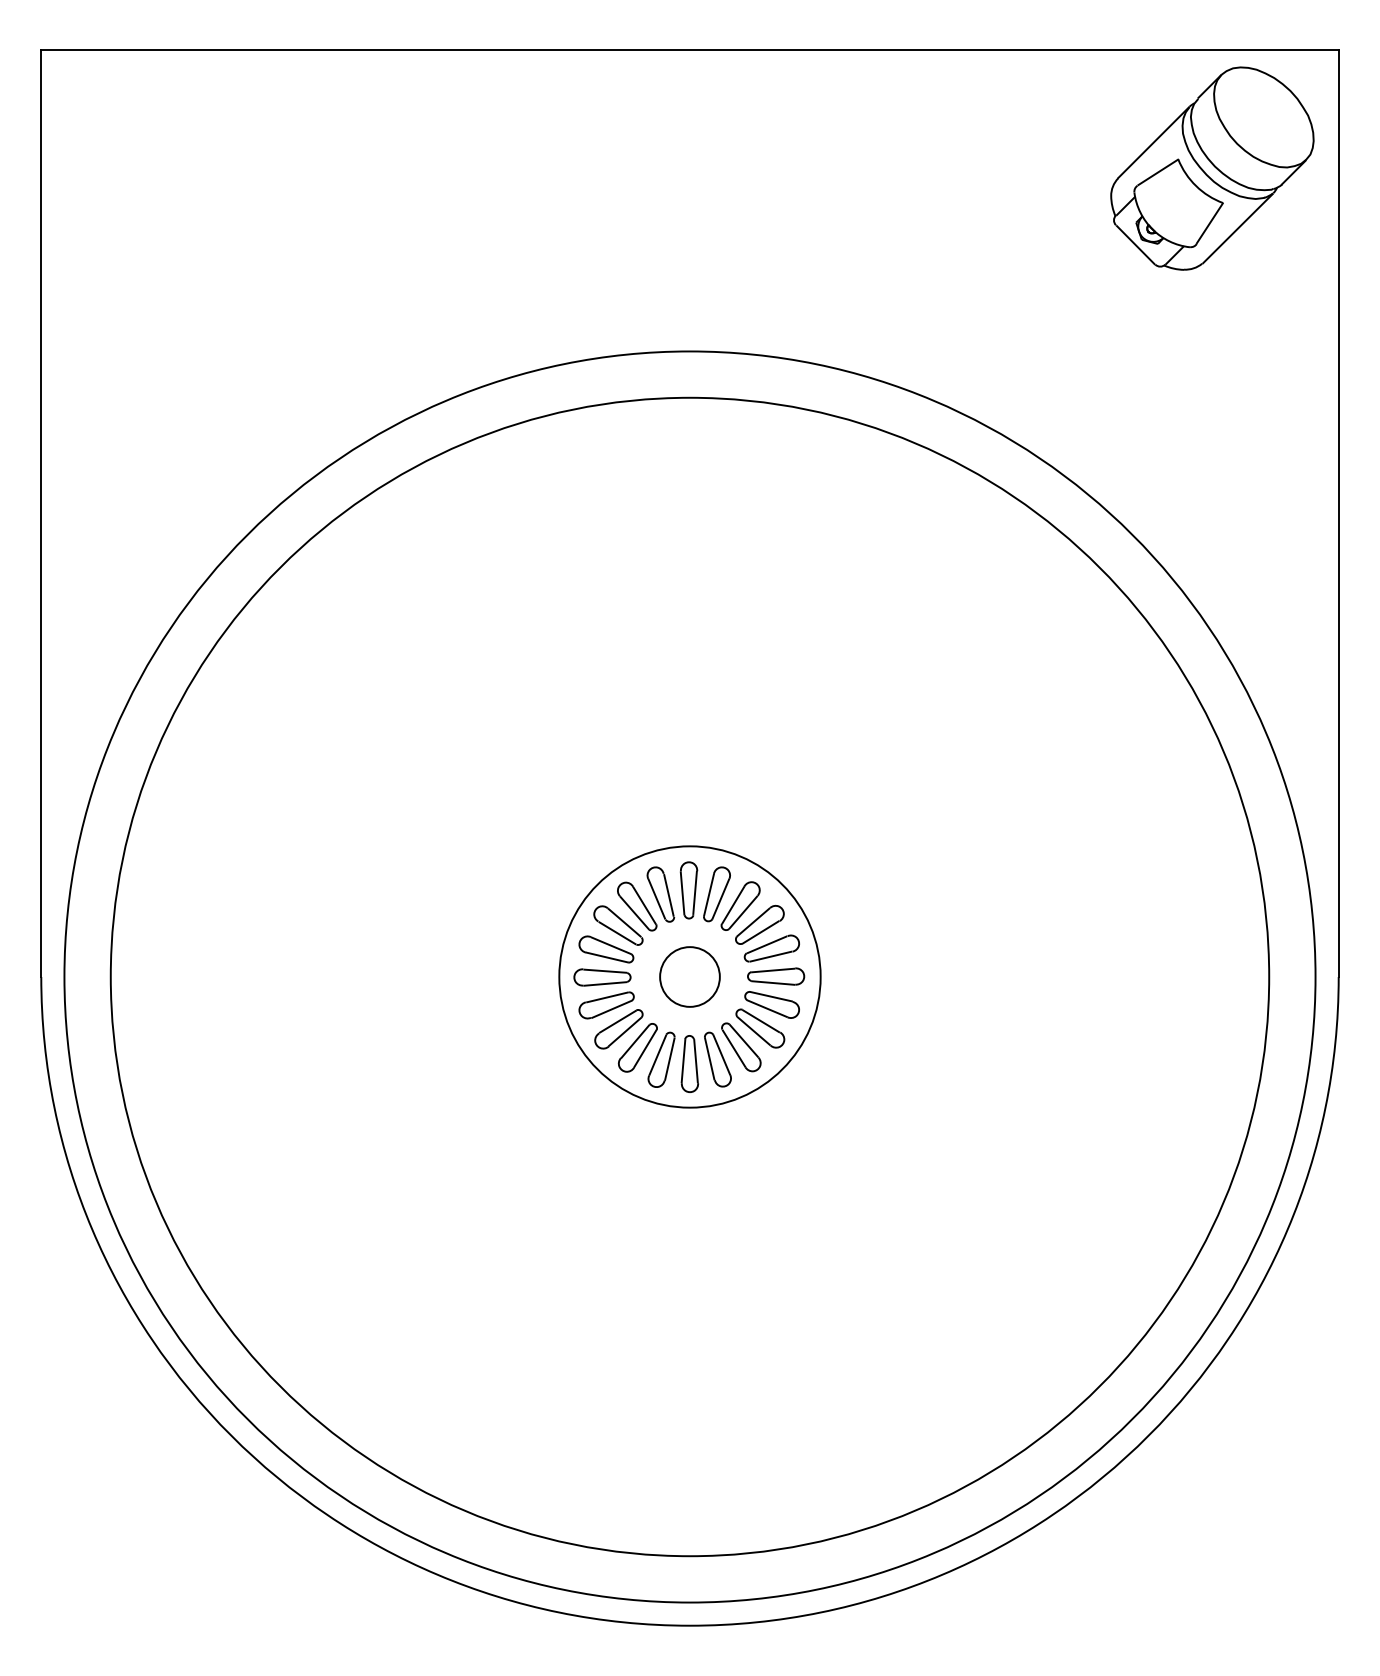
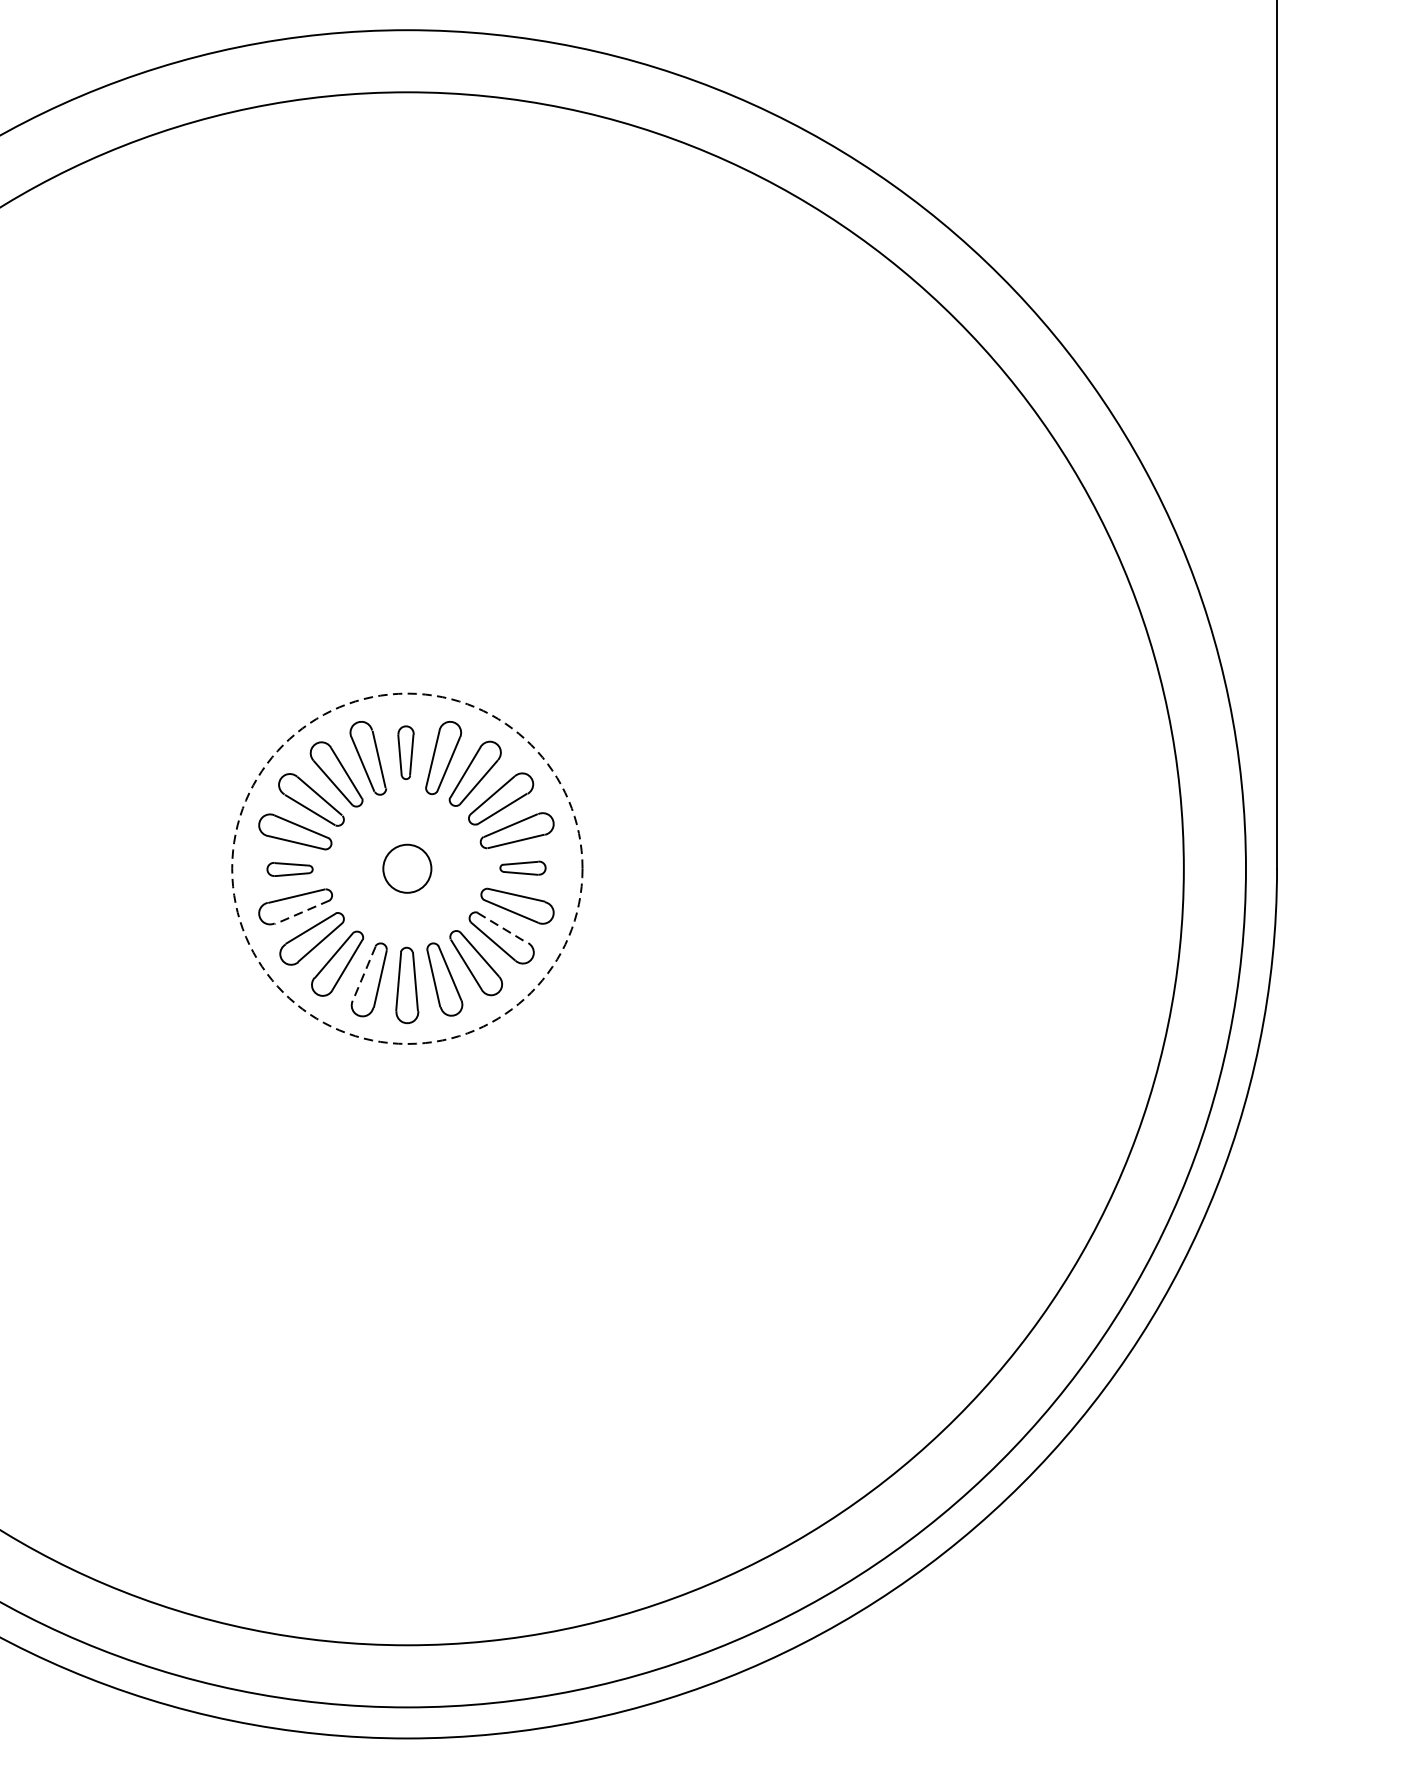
part: (688, 890) -> (405, 752), size x0.7
circle: (689, 976) -> (406, 868), size x0.6
circle: (689, 976) -> (406, 868), solid -> dashed
part: (776, 976) -> (523, 868), size x0.6
part: (602, 977) -> (290, 869), size x0.6
line: (611, 1009) -> (302, 912), solid -> dashed
line: (761, 1021) -> (503, 928), solid -> dashed
line: (657, 1055) -> (363, 974), solid -> dashed

